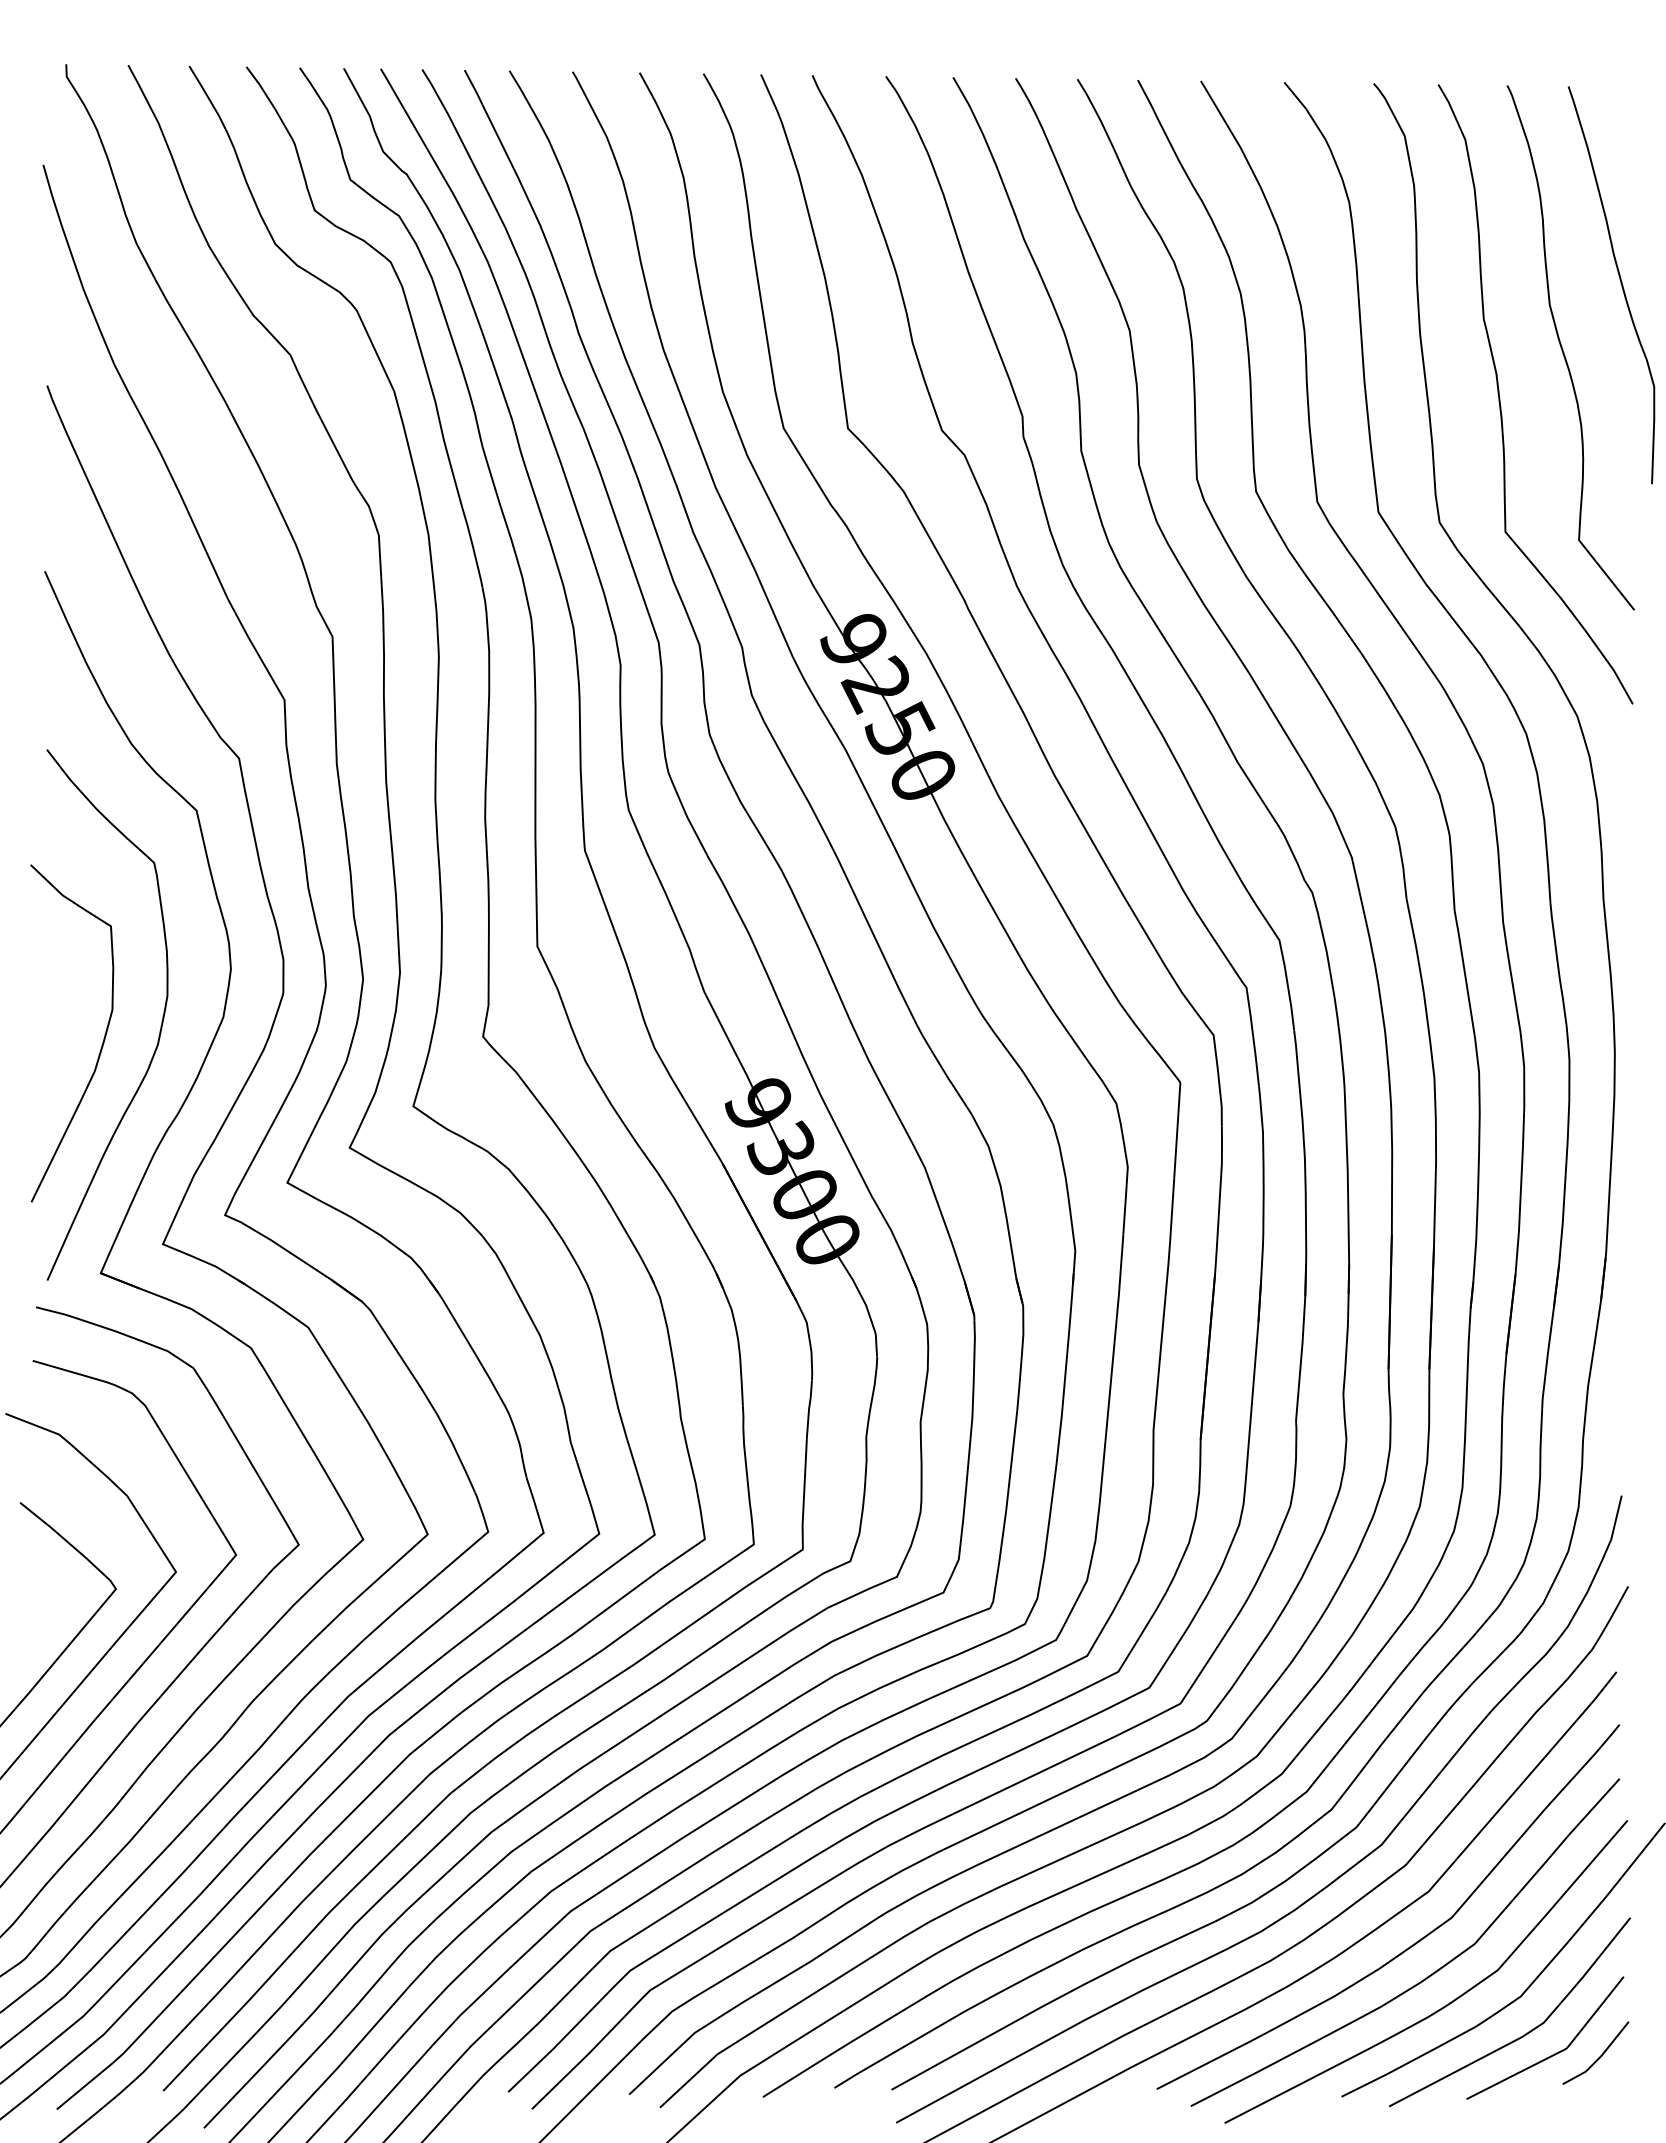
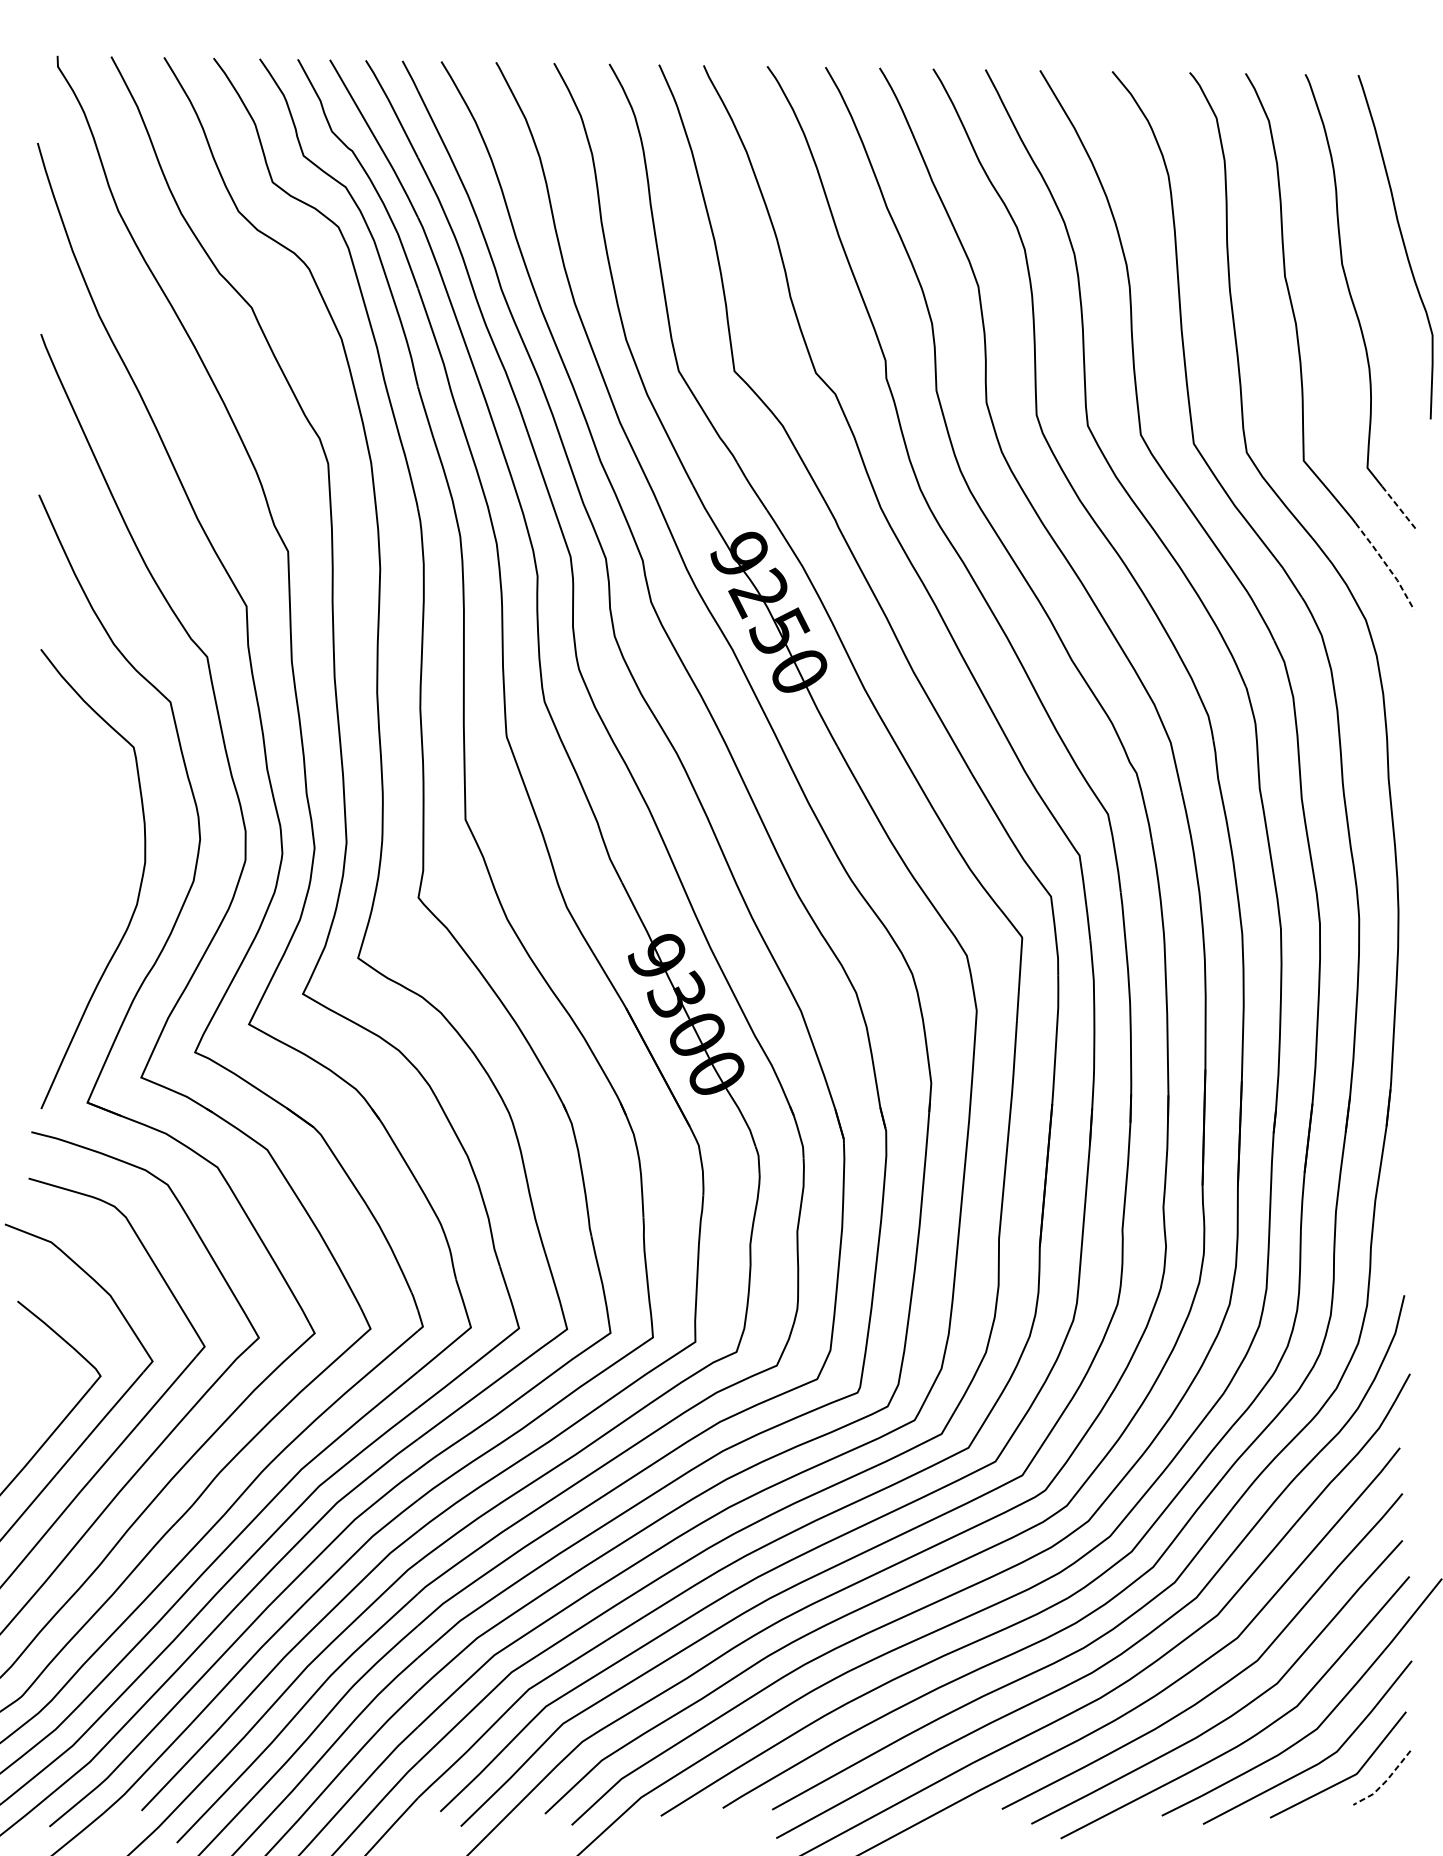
line: (1615, 585) -> (1399, 507), solid -> dashed
line: (1601, 653) -> (1386, 566), solid -> dashed
curve: (102, 1041) -> (88, 902), removed
line: (1599, 2057) -> (1385, 1781), solid -> dashed

